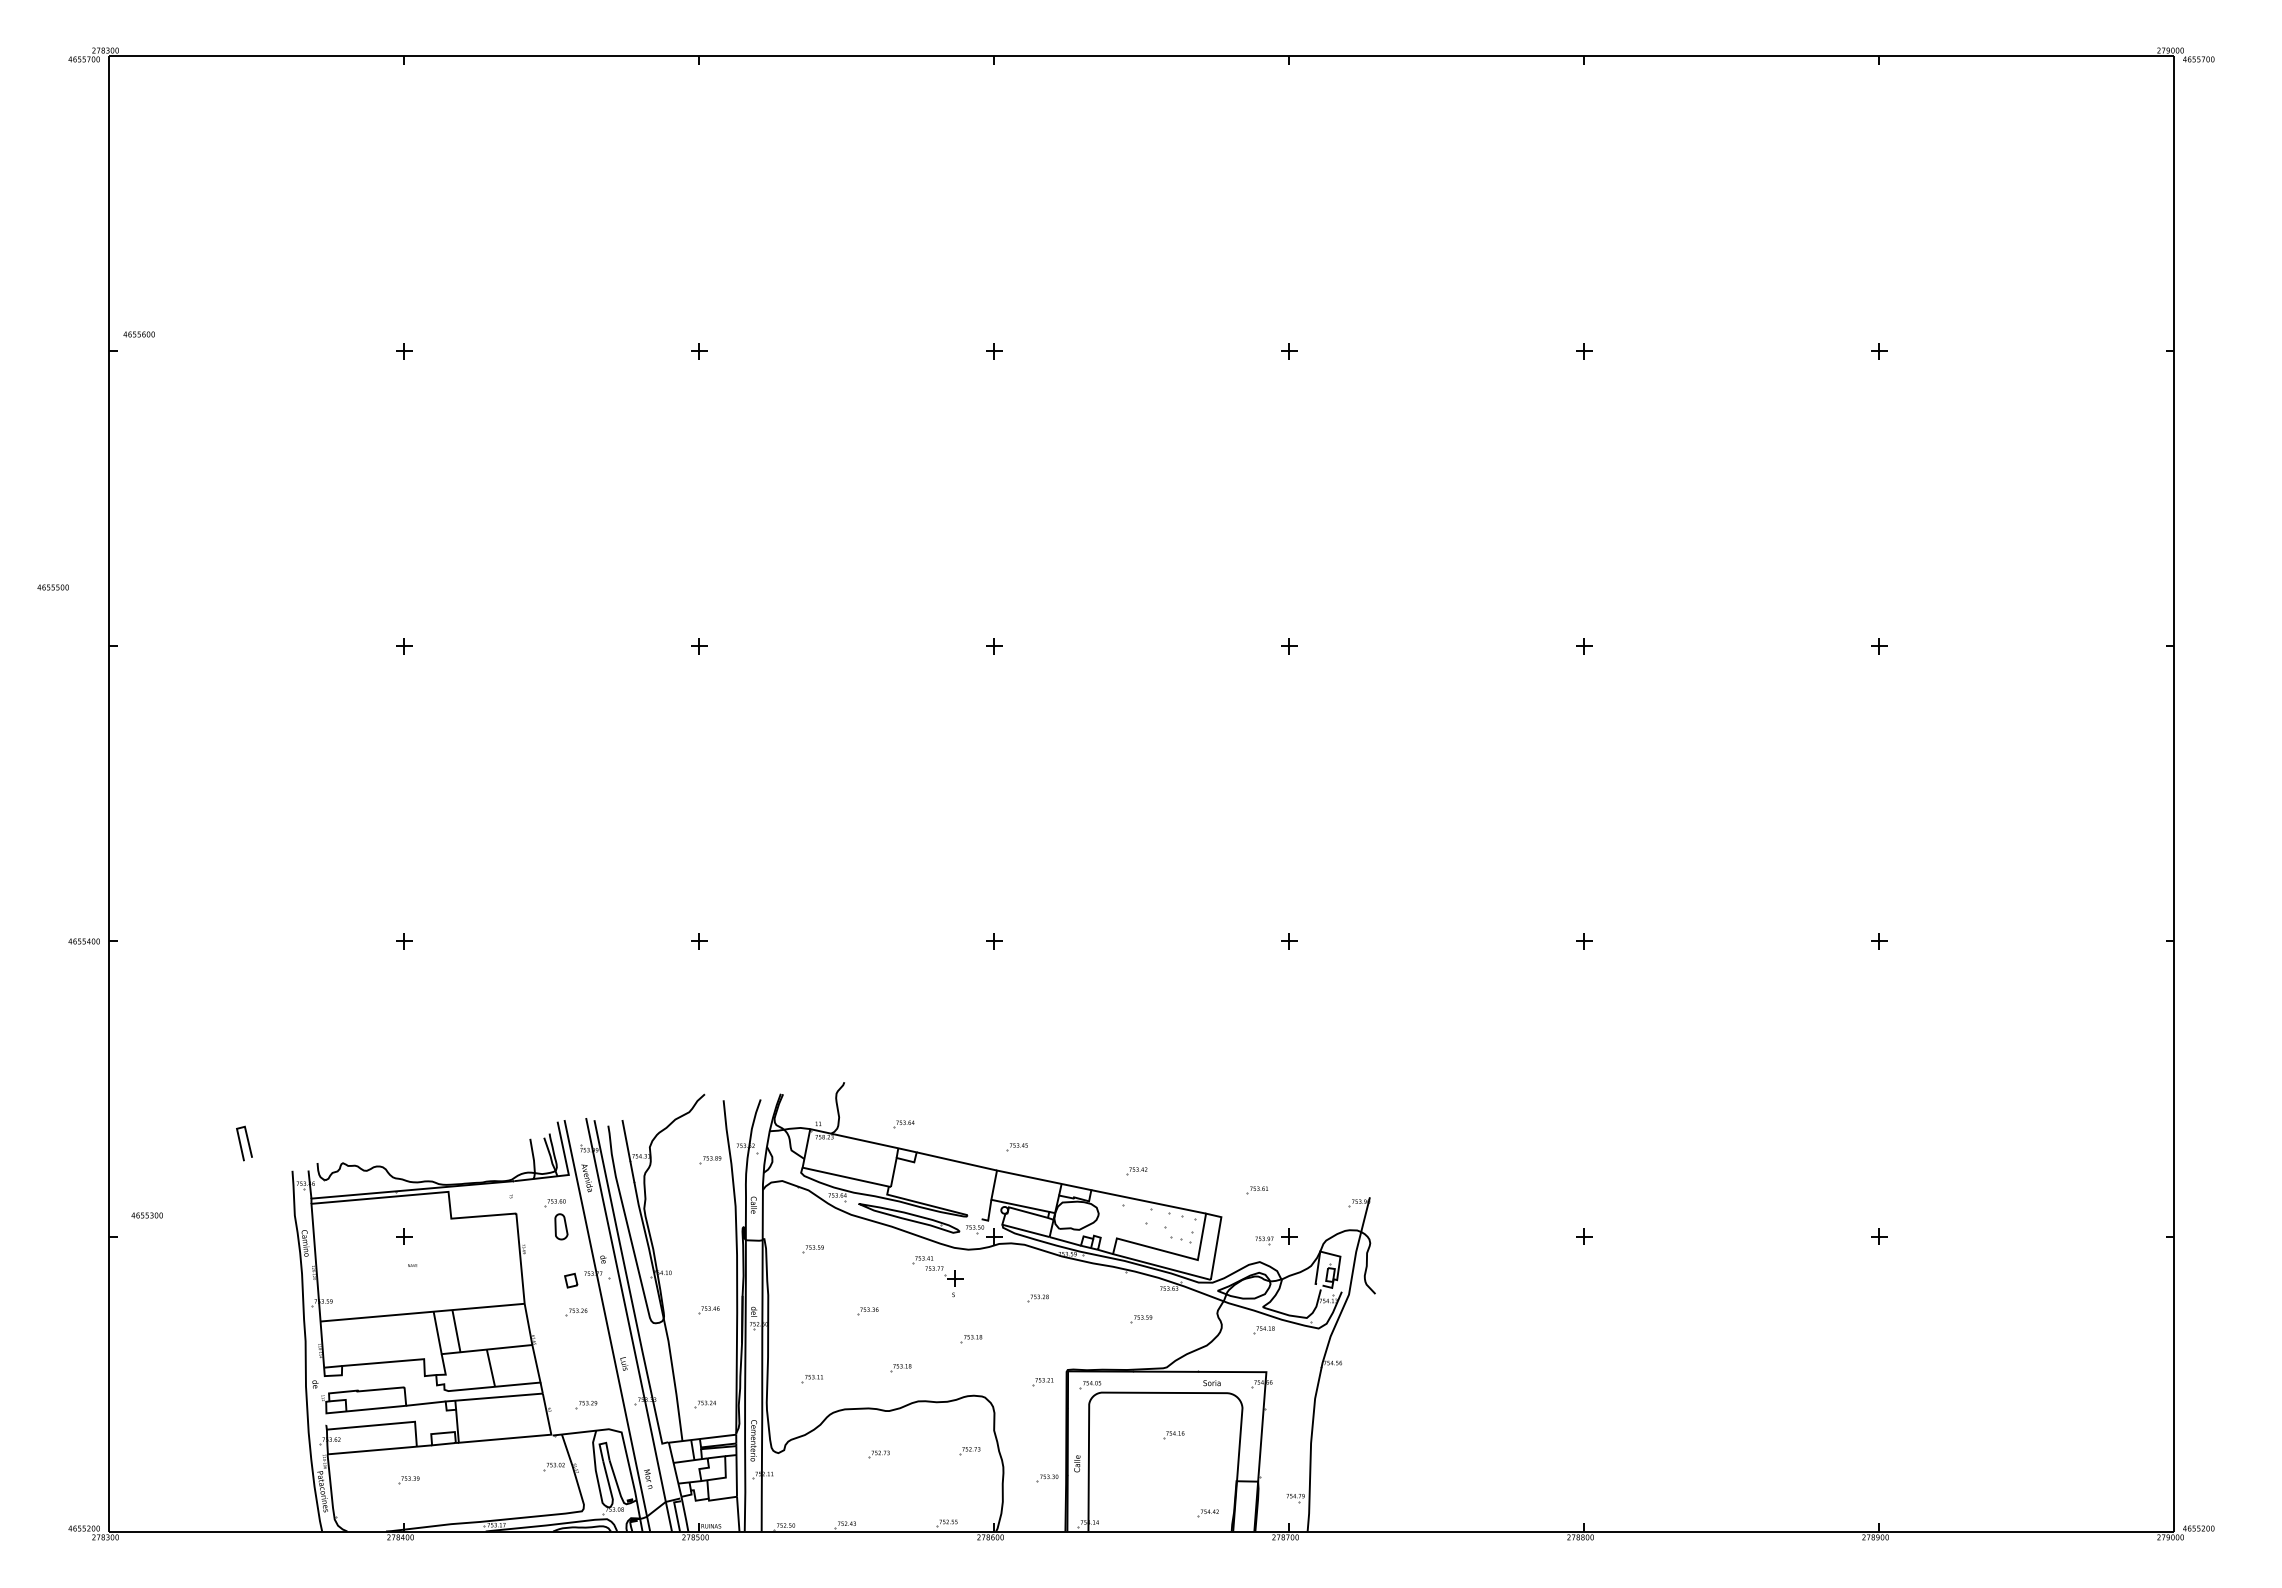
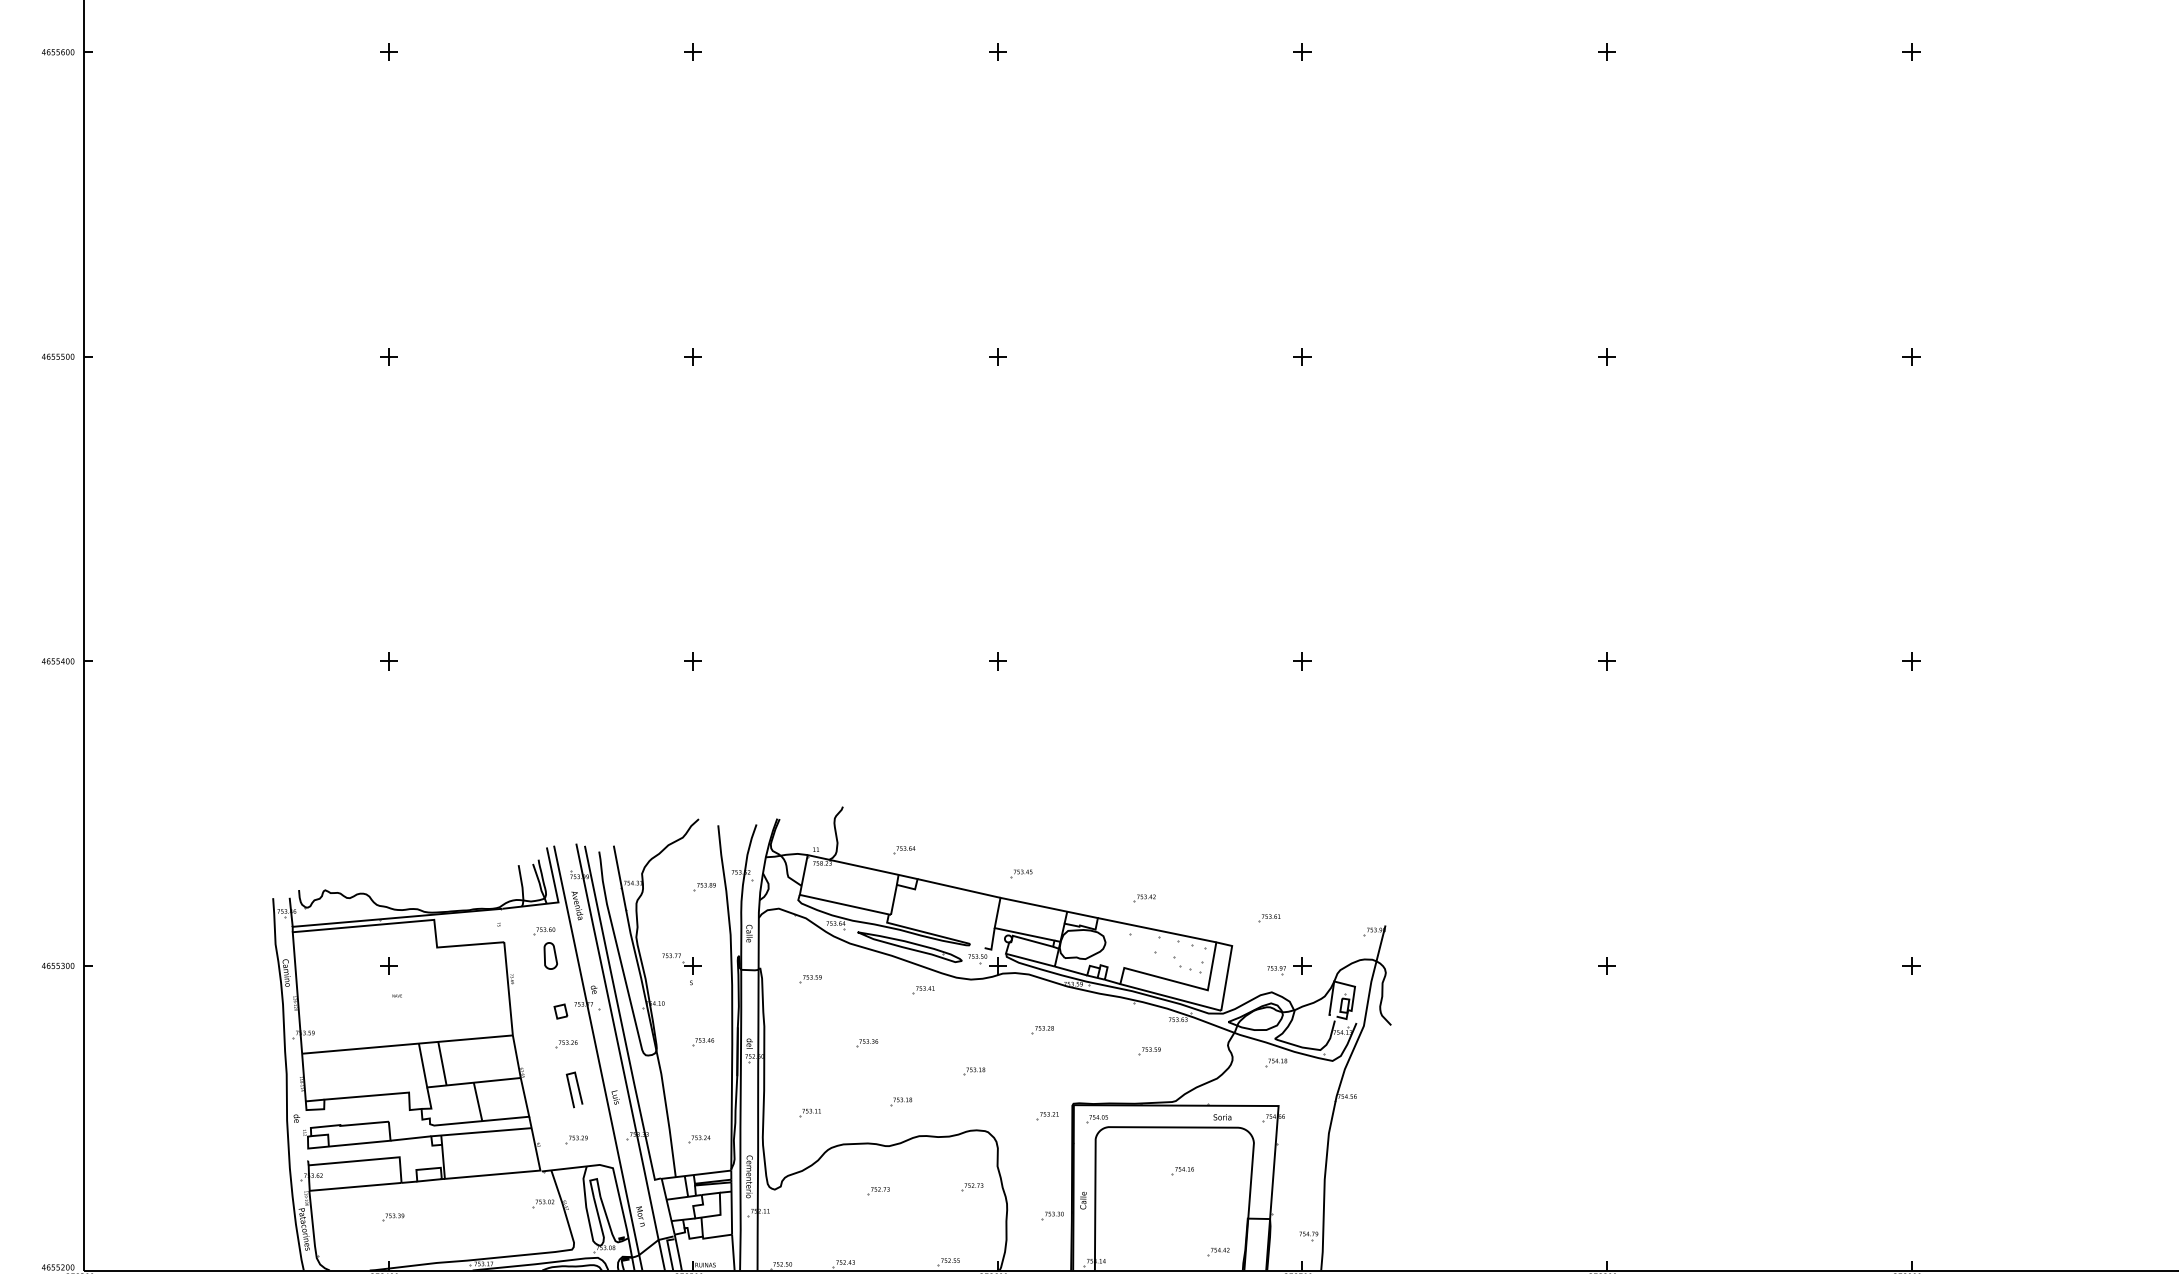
text: (138, 334) -> (57, 52), moved
text: (52, 587) -> (57, 356), moved
line: (241, 1143) -> (571, 1089), moved
text: (146, 1215) -> (57, 965), moved
part: (944, 1281) -> (682, 969), moved

